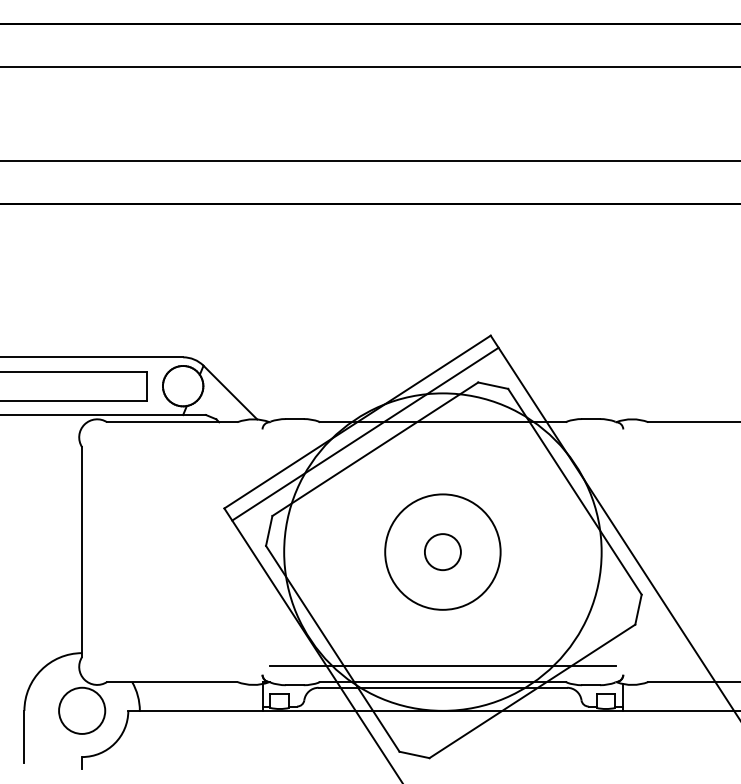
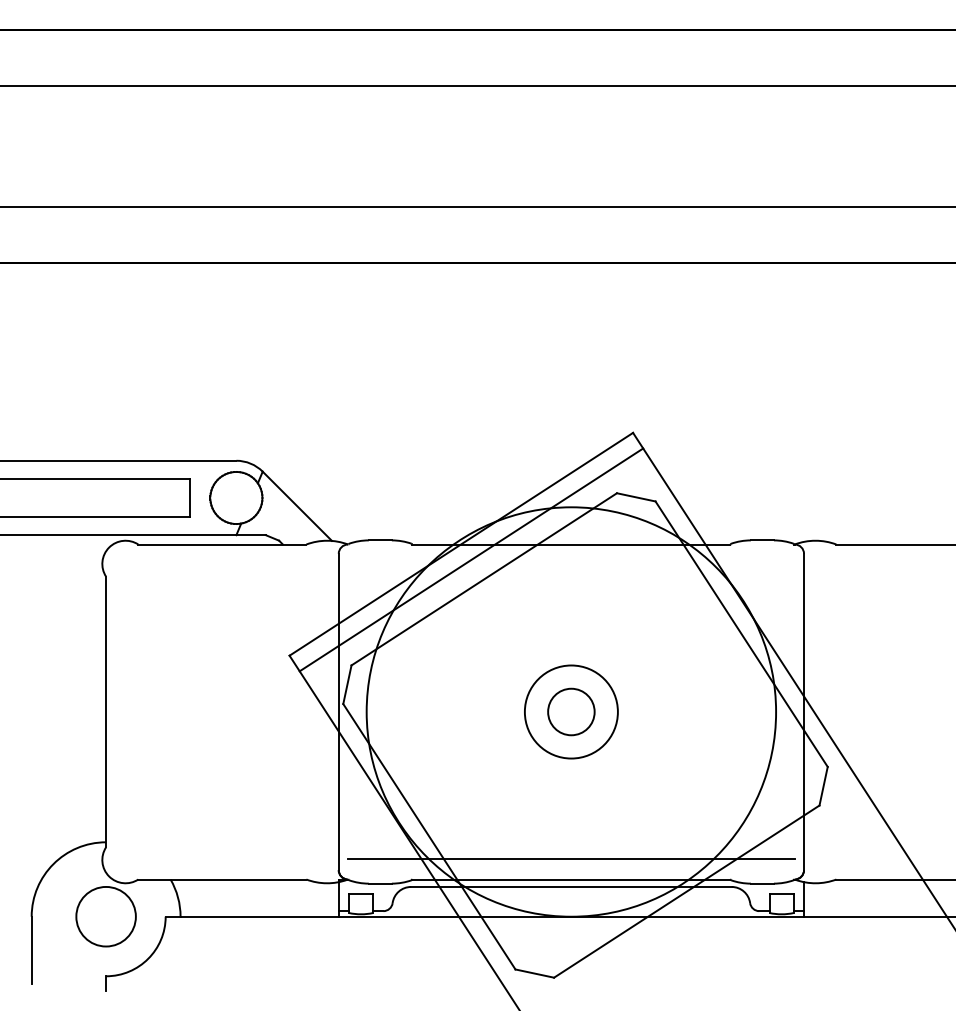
line: (262, 551) -> (338, 711), added
circle: (442, 551) -> (570, 711), size x0.62
line: (623, 551) -> (804, 711), added

